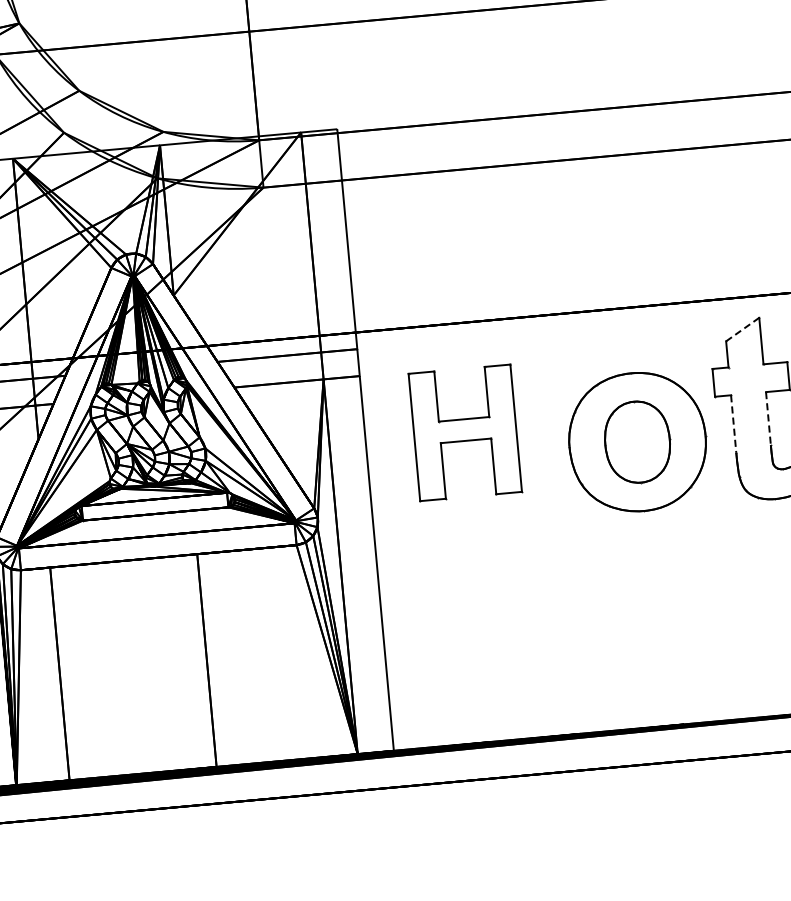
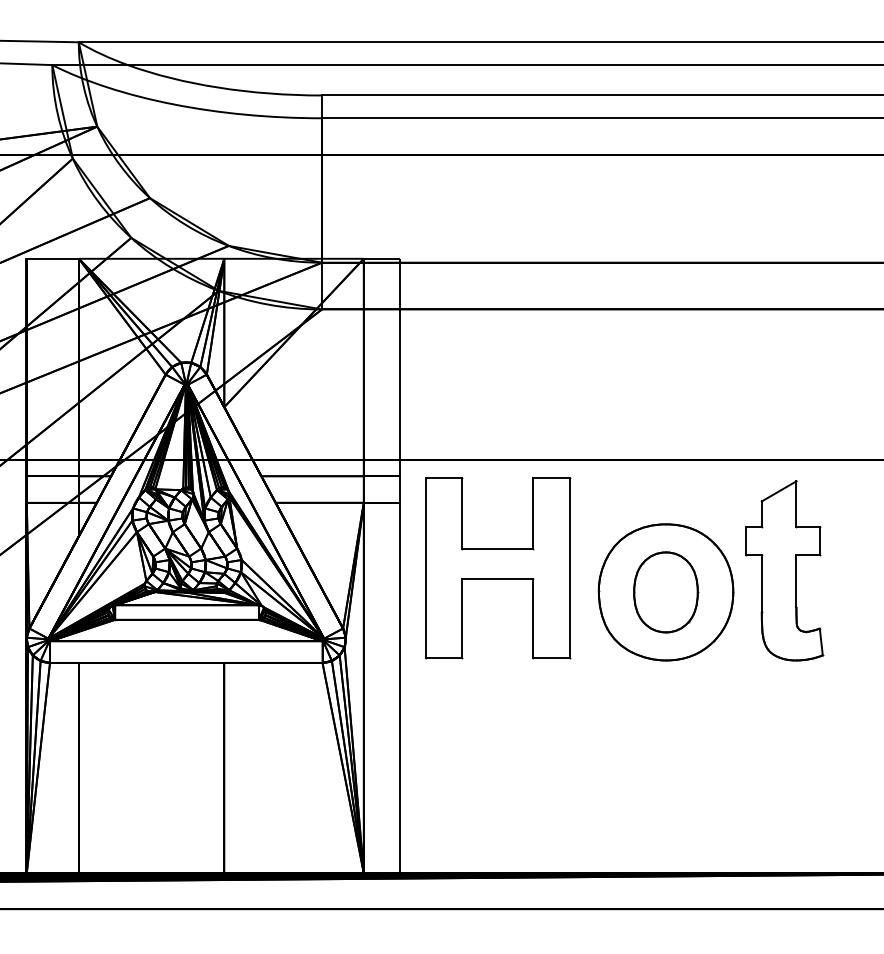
line: (743, 329) -> (779, 491), dashed -> solid
line: (768, 419) -> (796, 581), dashed -> solid
line: (733, 424) -> (761, 583), dashed -> solid
part: (465, 433) -> (498, 568), size x1.43

